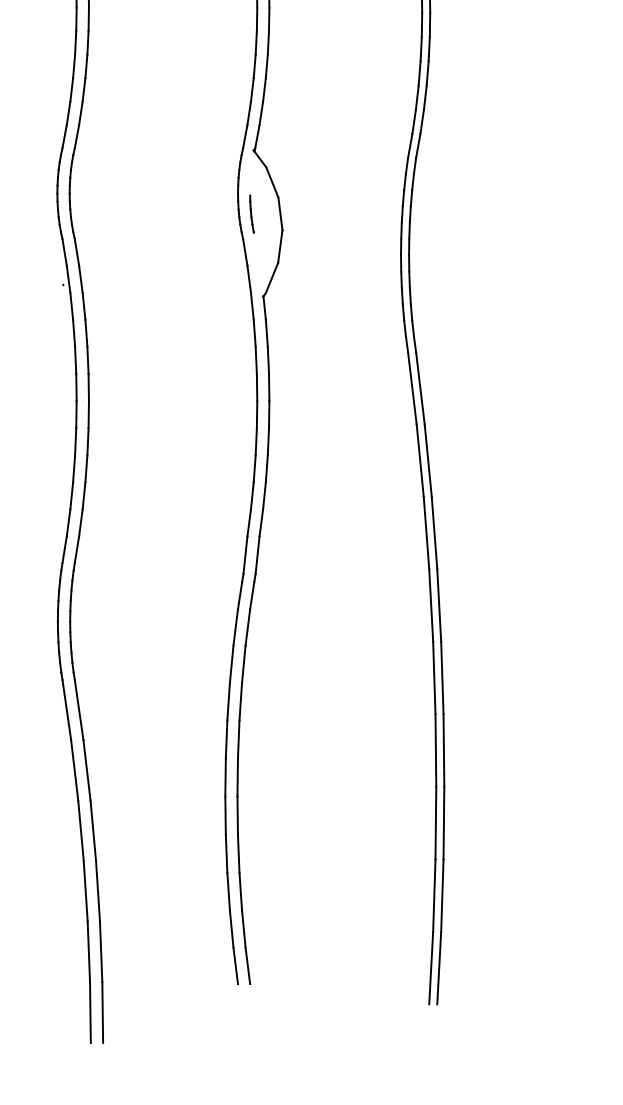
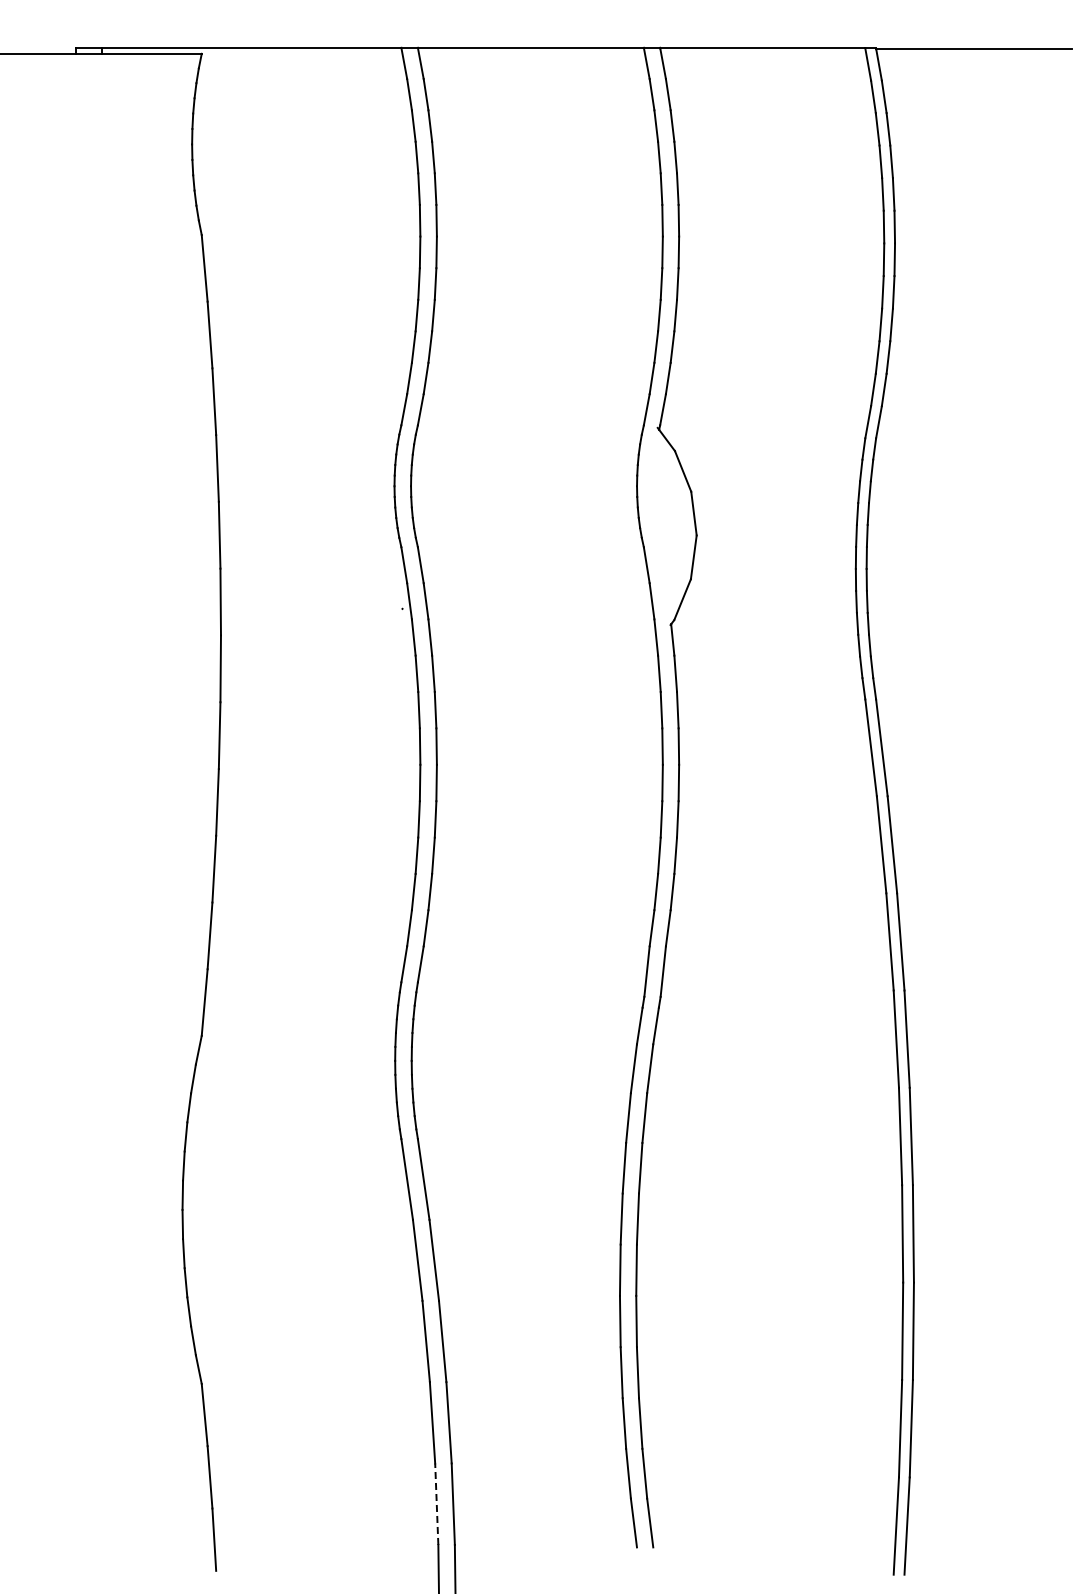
part: (251, 213) -> (655, 513), removed
line: (88, 952) -> (436, 1504), solid -> dashed

